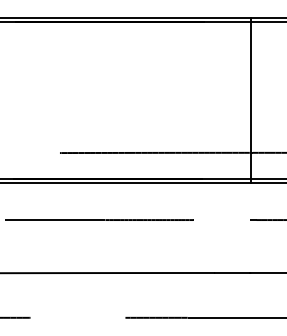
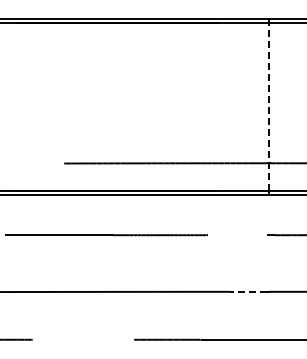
line: (251, 100) -> (268, 107), solid -> dashed
line: (232, 272) -> (248, 291), solid -> dashed

